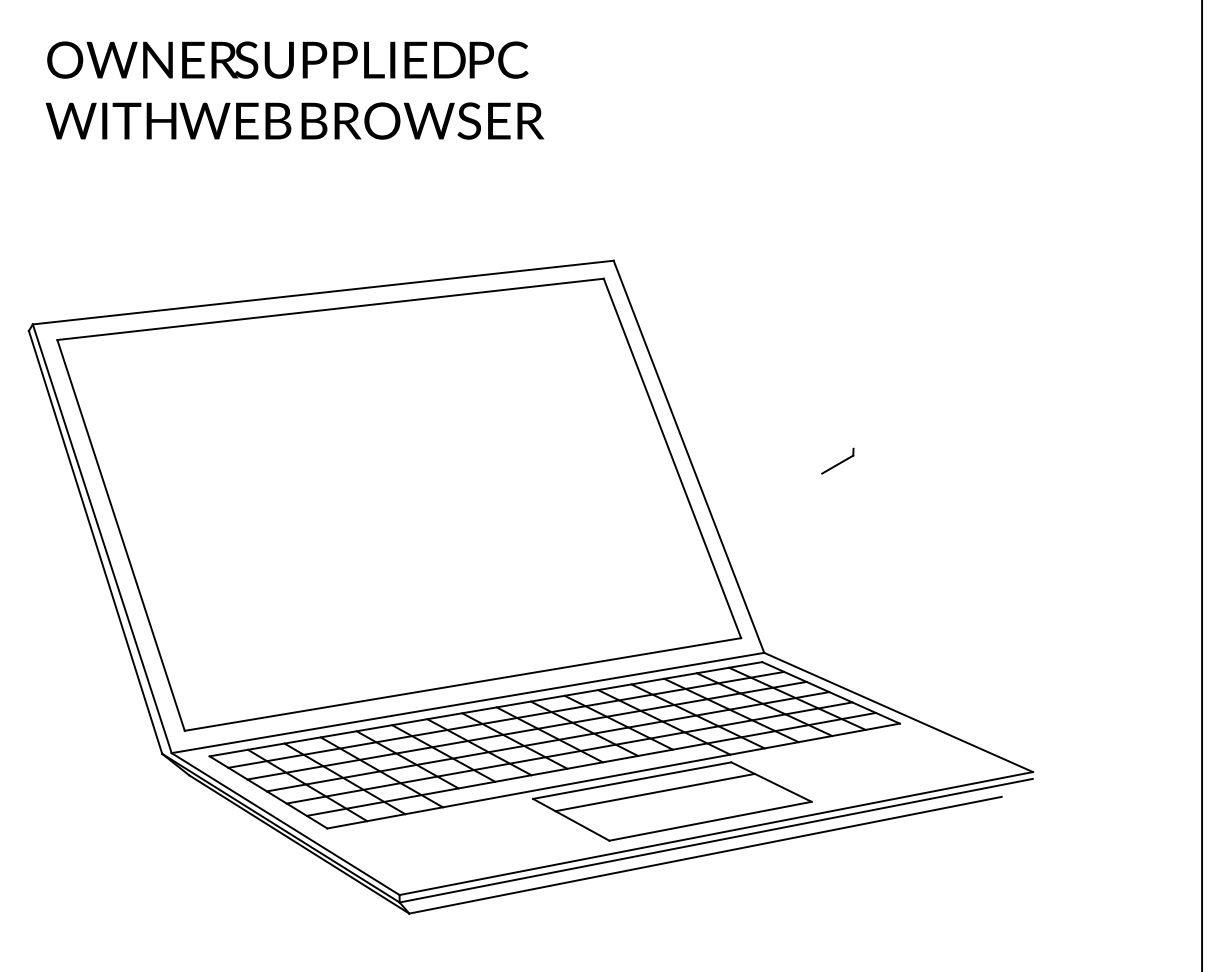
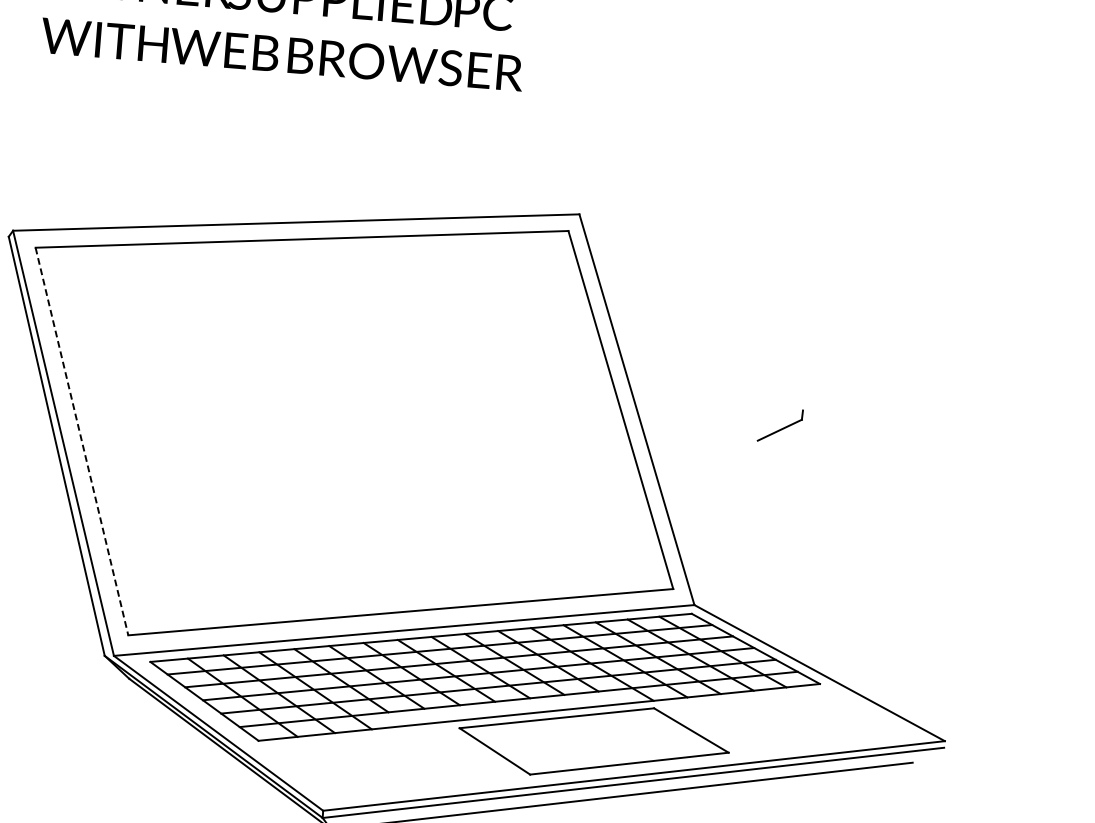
part: (837, 460) -> (780, 424), size x1.4
line: (121, 535) -> (82, 441), solid -> dashed
line: (654, 792) -> (577, 731), removed

